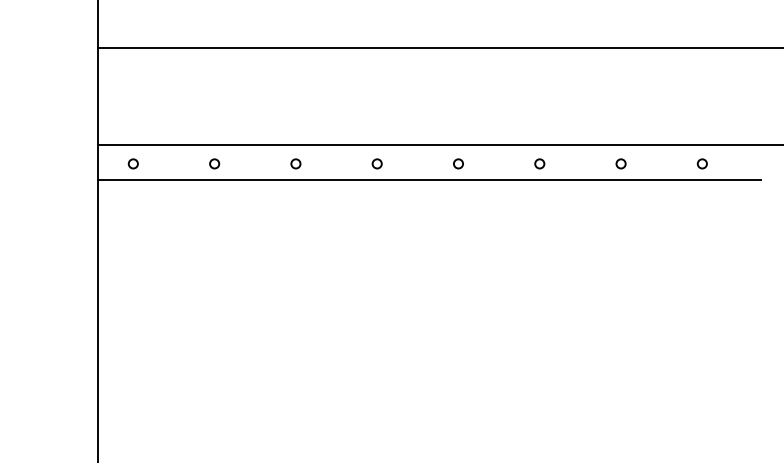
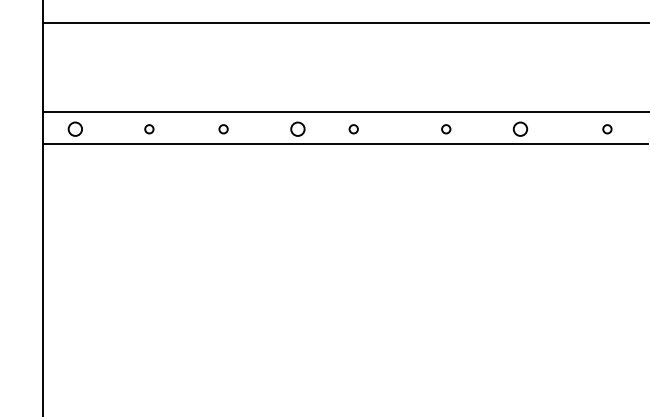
circle: (132, 163) -> (74, 128), size x1.6
circle: (376, 163) -> (297, 128), size x1.6
circle: (458, 163) -> (353, 128), moved
circle: (620, 163) -> (519, 128), size x1.6
circle: (701, 163) -> (606, 128), moved

